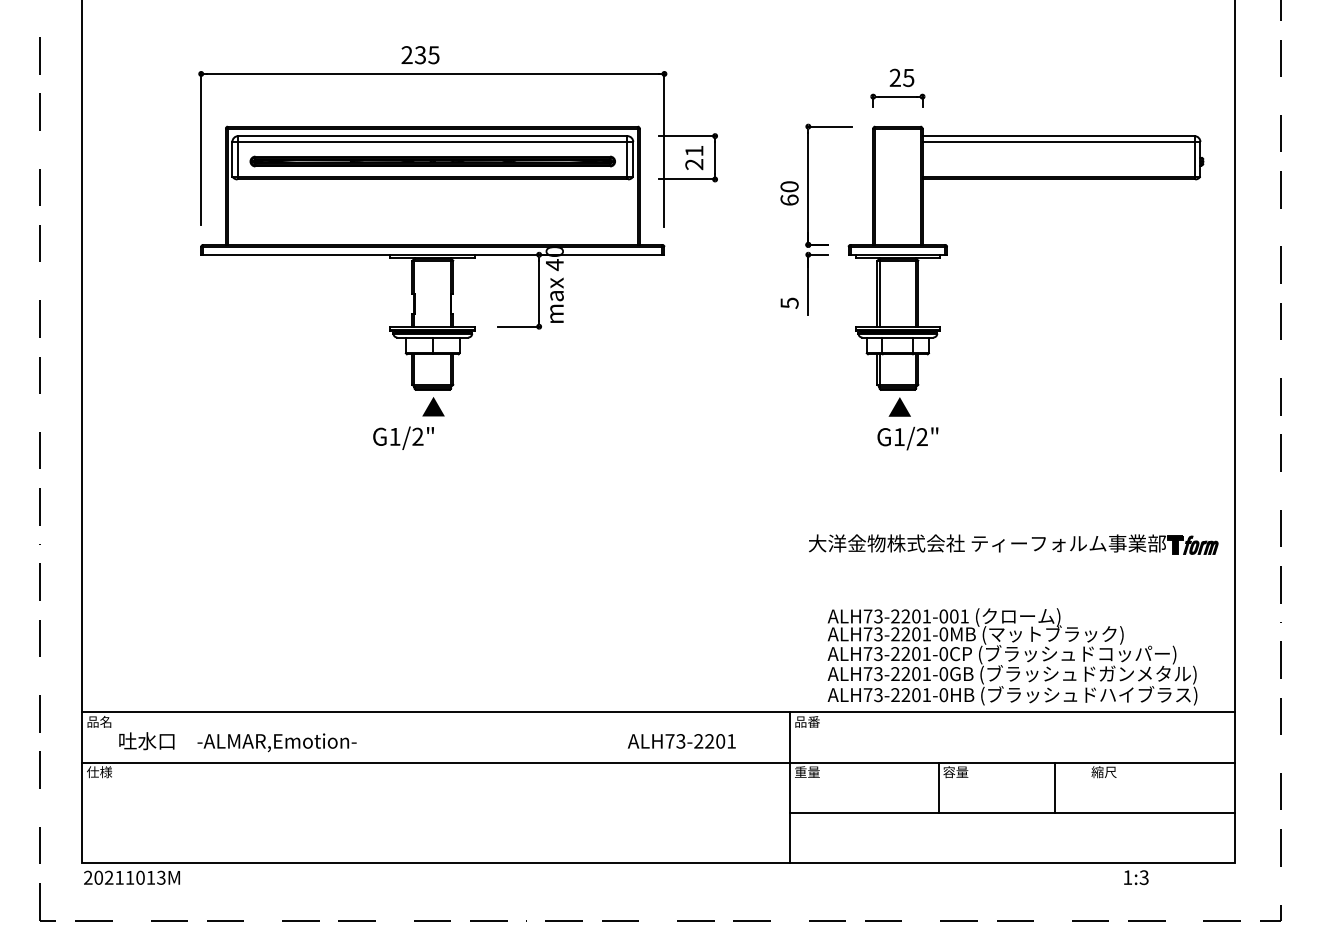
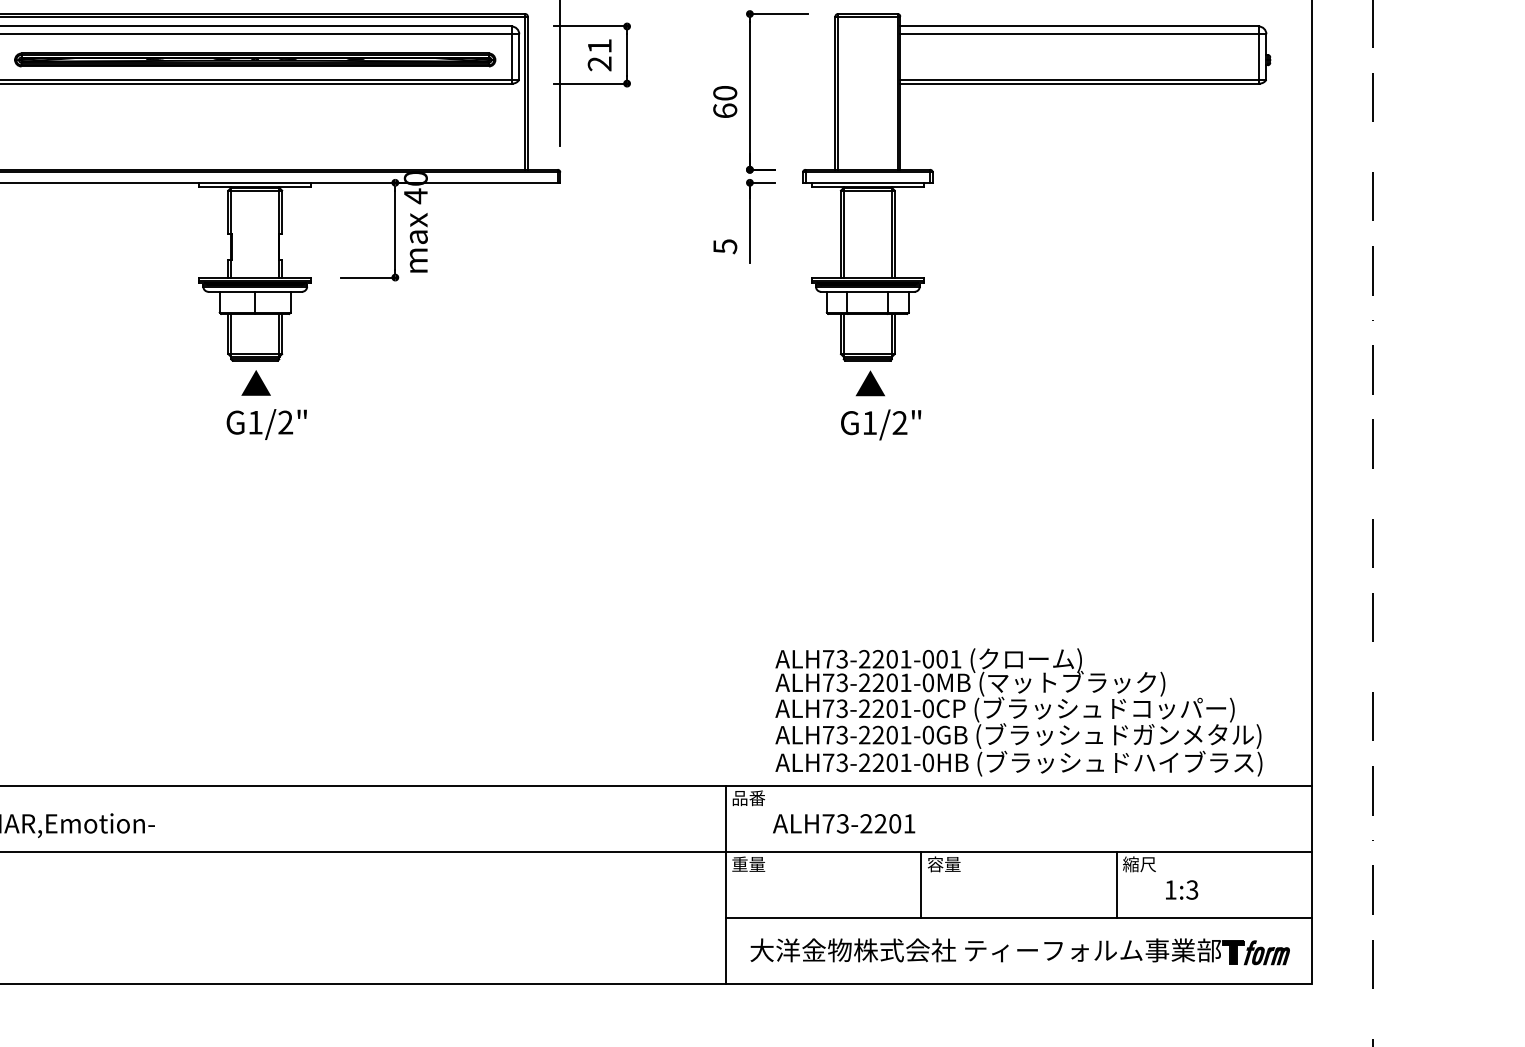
text: (403, 437) -> (266, 423), moved
part: (1013, 544) -> (1020, 951), moved
text: (681, 741) -> (843, 823), moved
line: (1054, 787) -> (1116, 884), moved
text: (1136, 877) -> (1182, 889), moved

